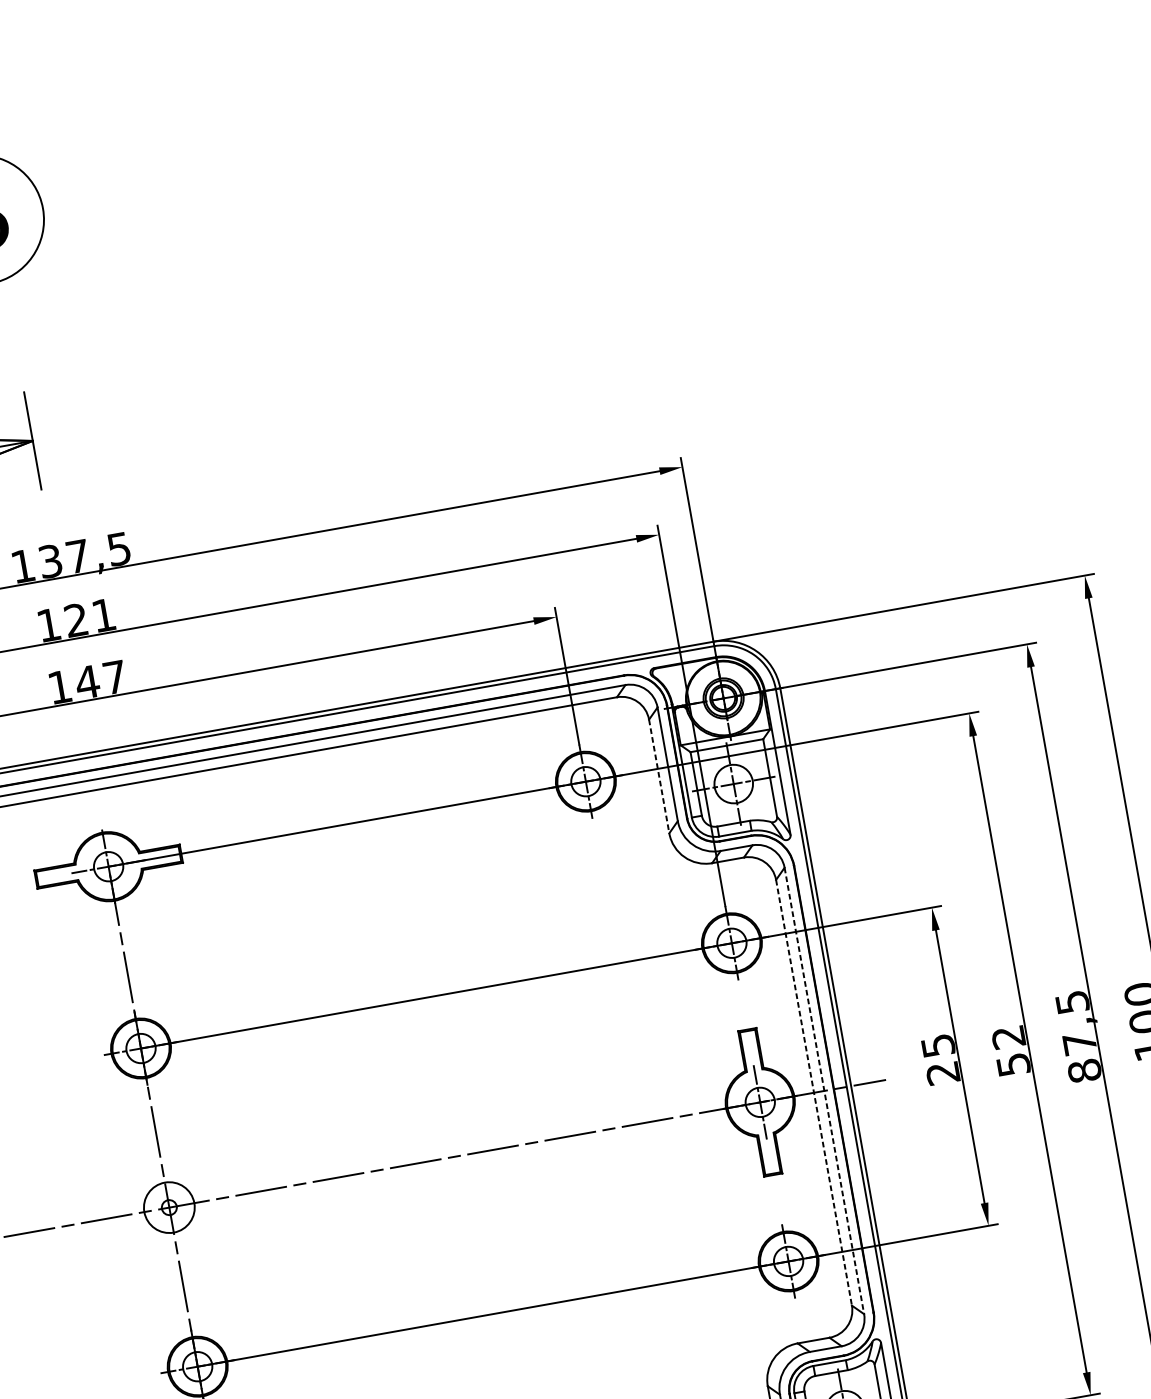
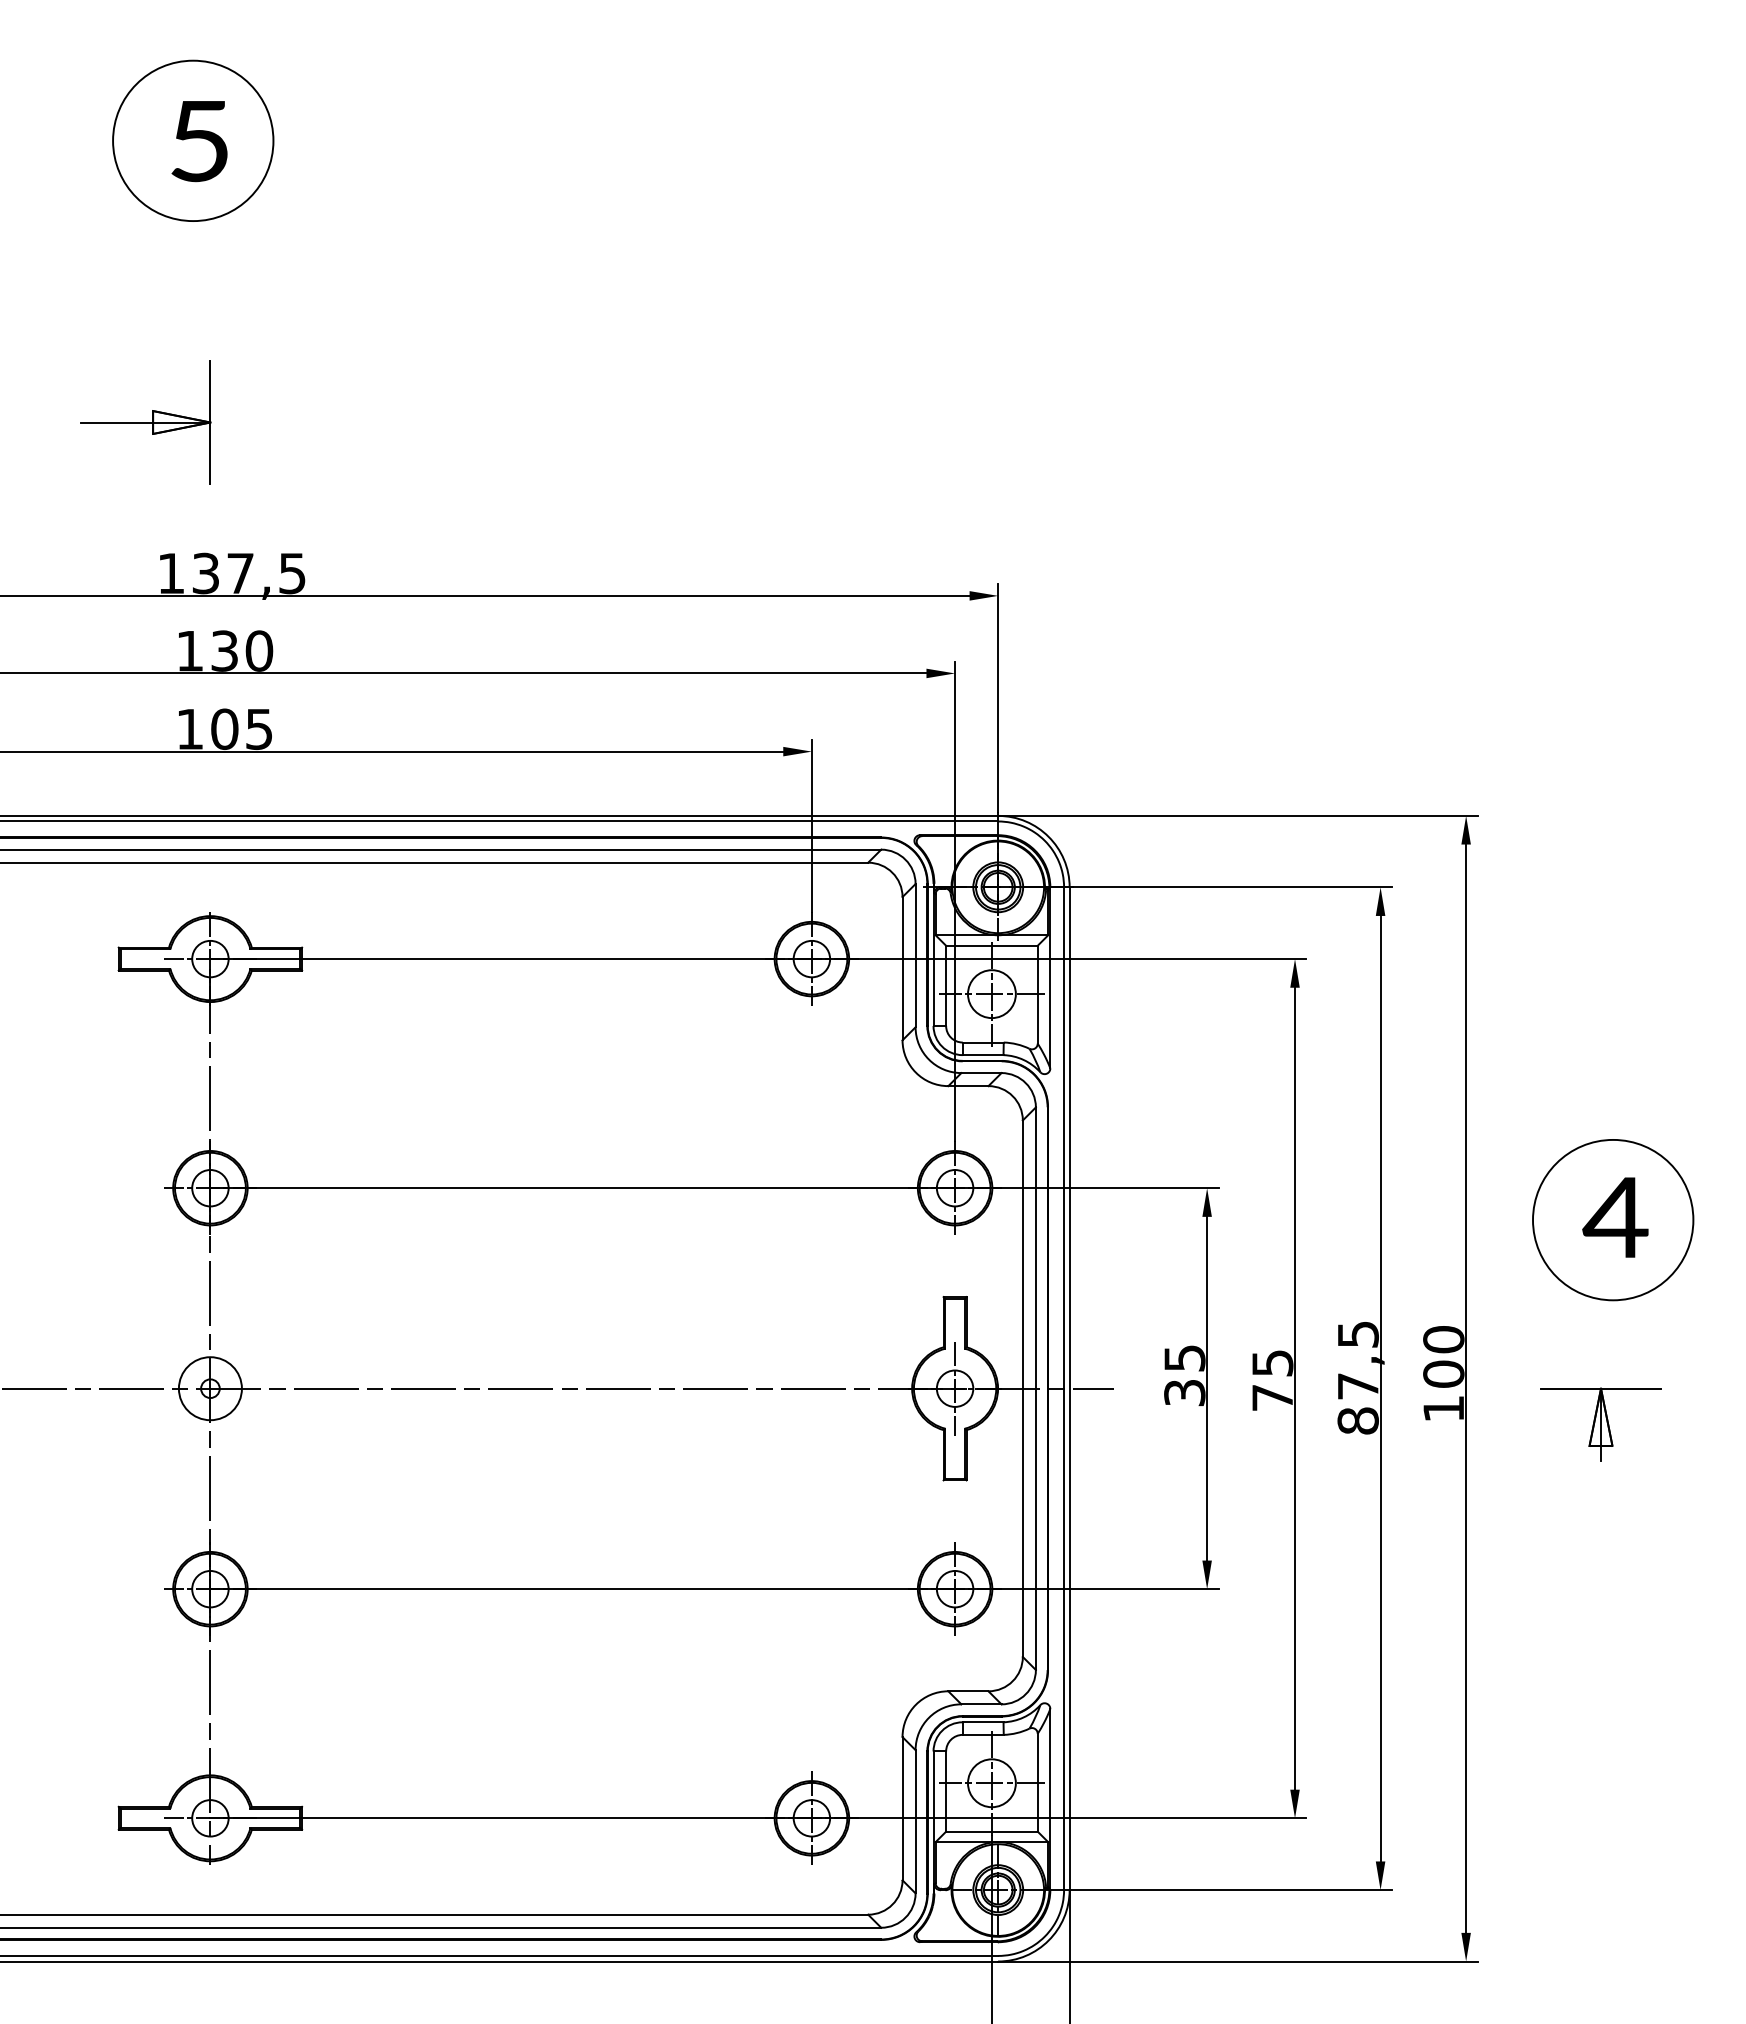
text: (90, 617) -> (242, 650), 121 -> 130
text: (100, 679) -> (241, 728), 147 -> 105
line: (659, 776) -> (902, 968), dashed -> solid
text: (1010, 1050) -> (1272, 1380), 52 -> 75
text: (942, 1073) -> (1184, 1393), 25 -> 35
line: (824, 1091) -> (1035, 1389), dashed -> solid
line: (813, 1093) -> (1022, 1389), dashed -> solid

